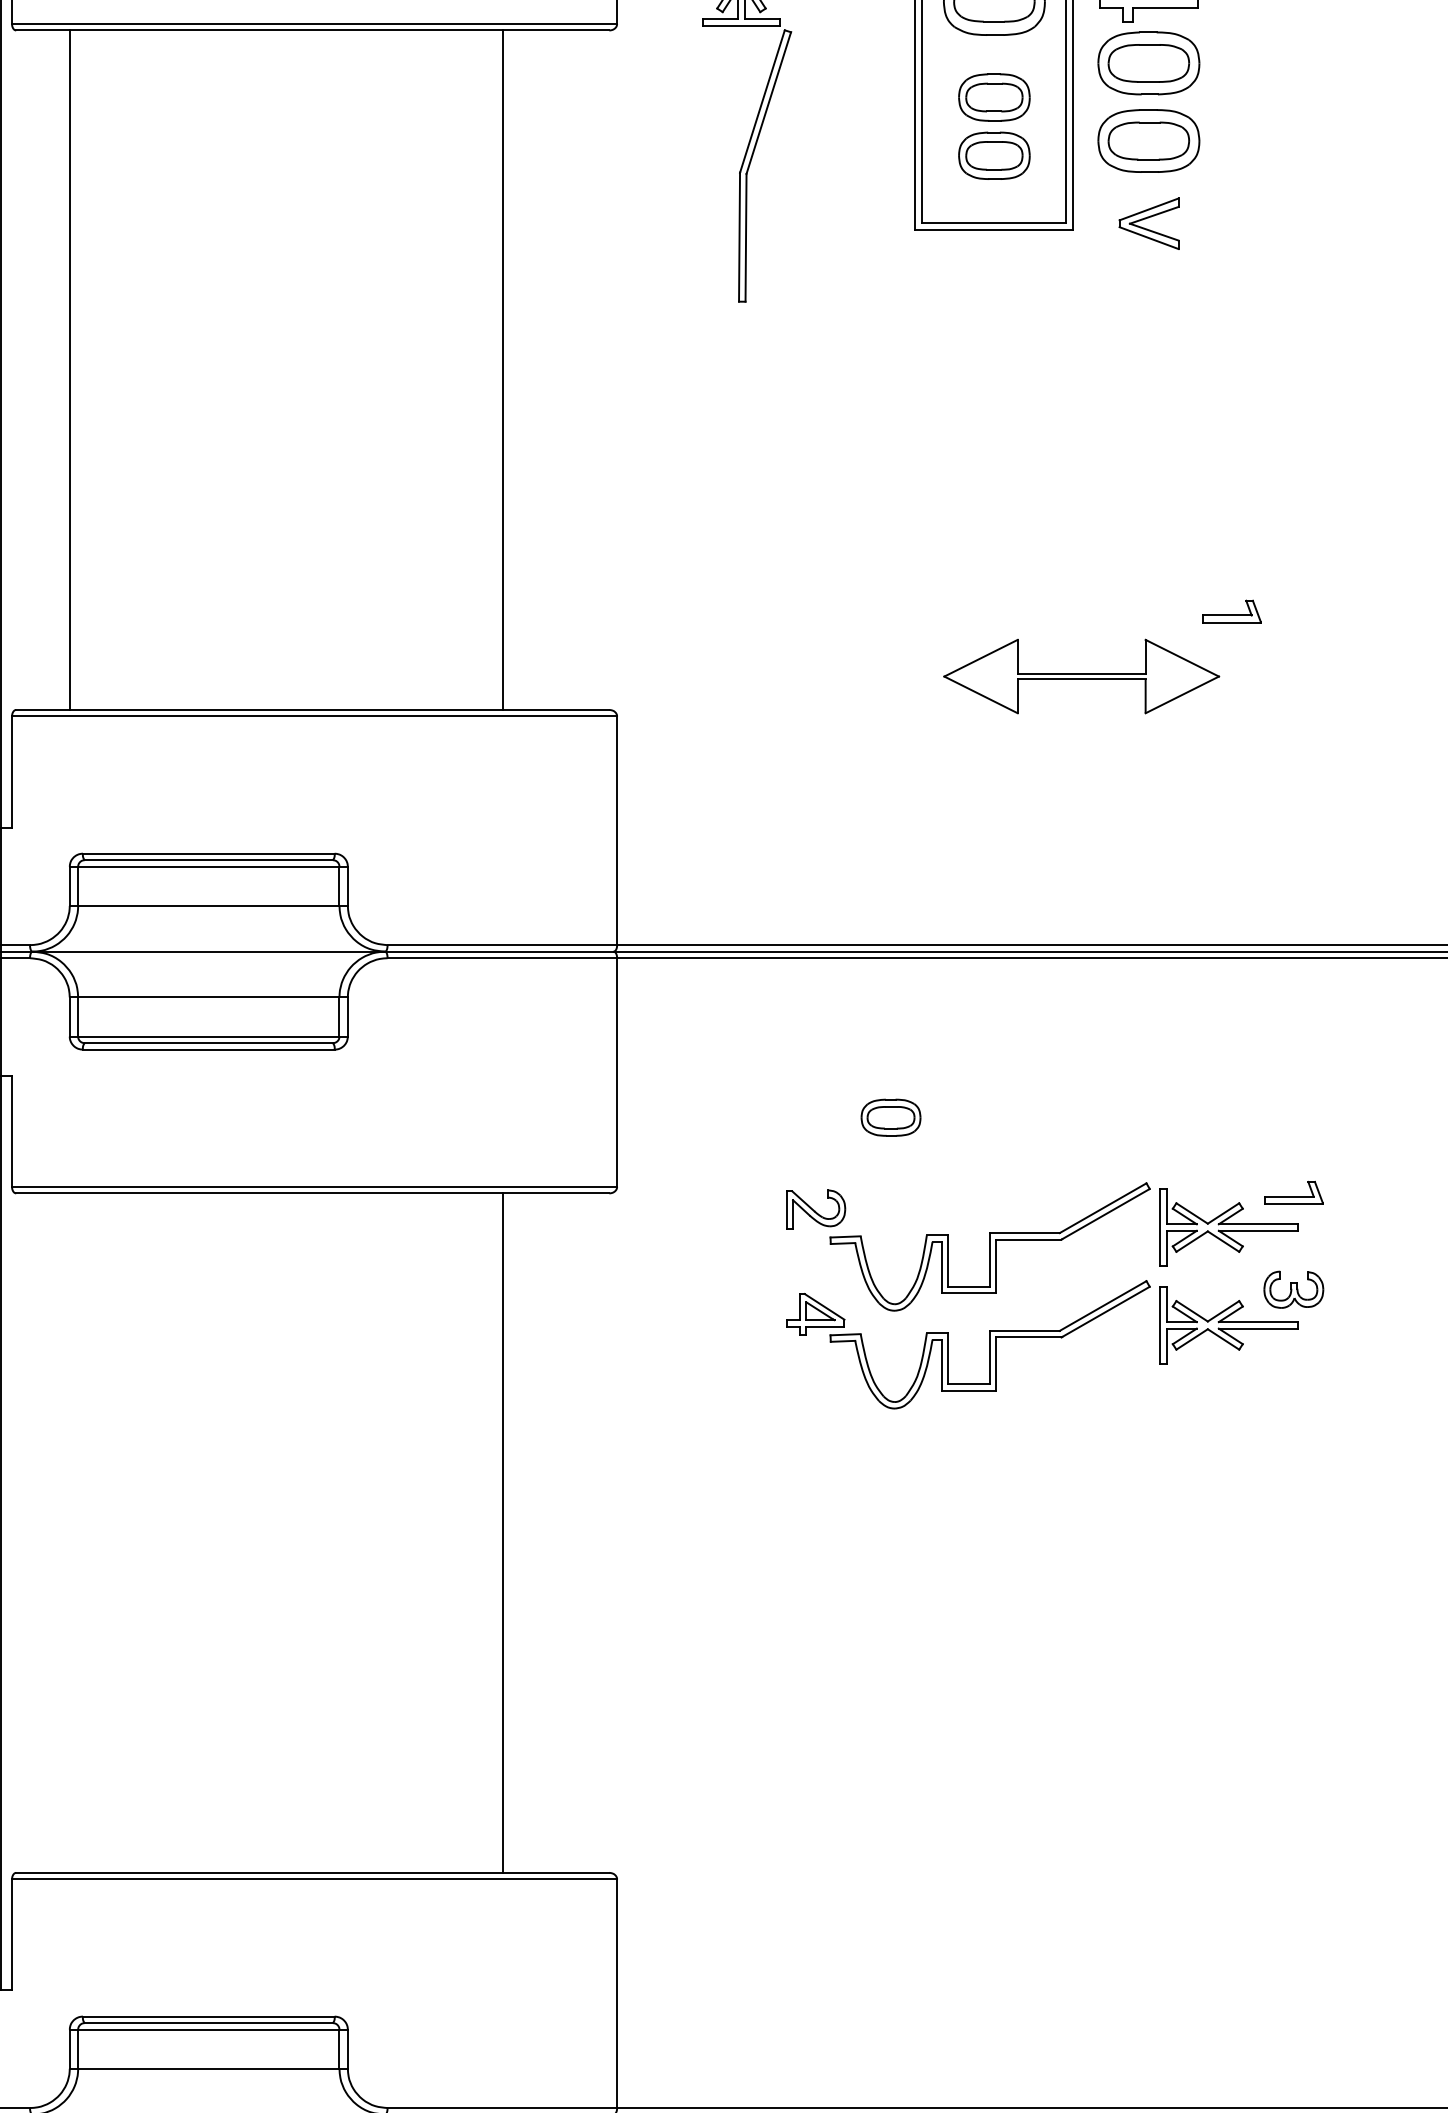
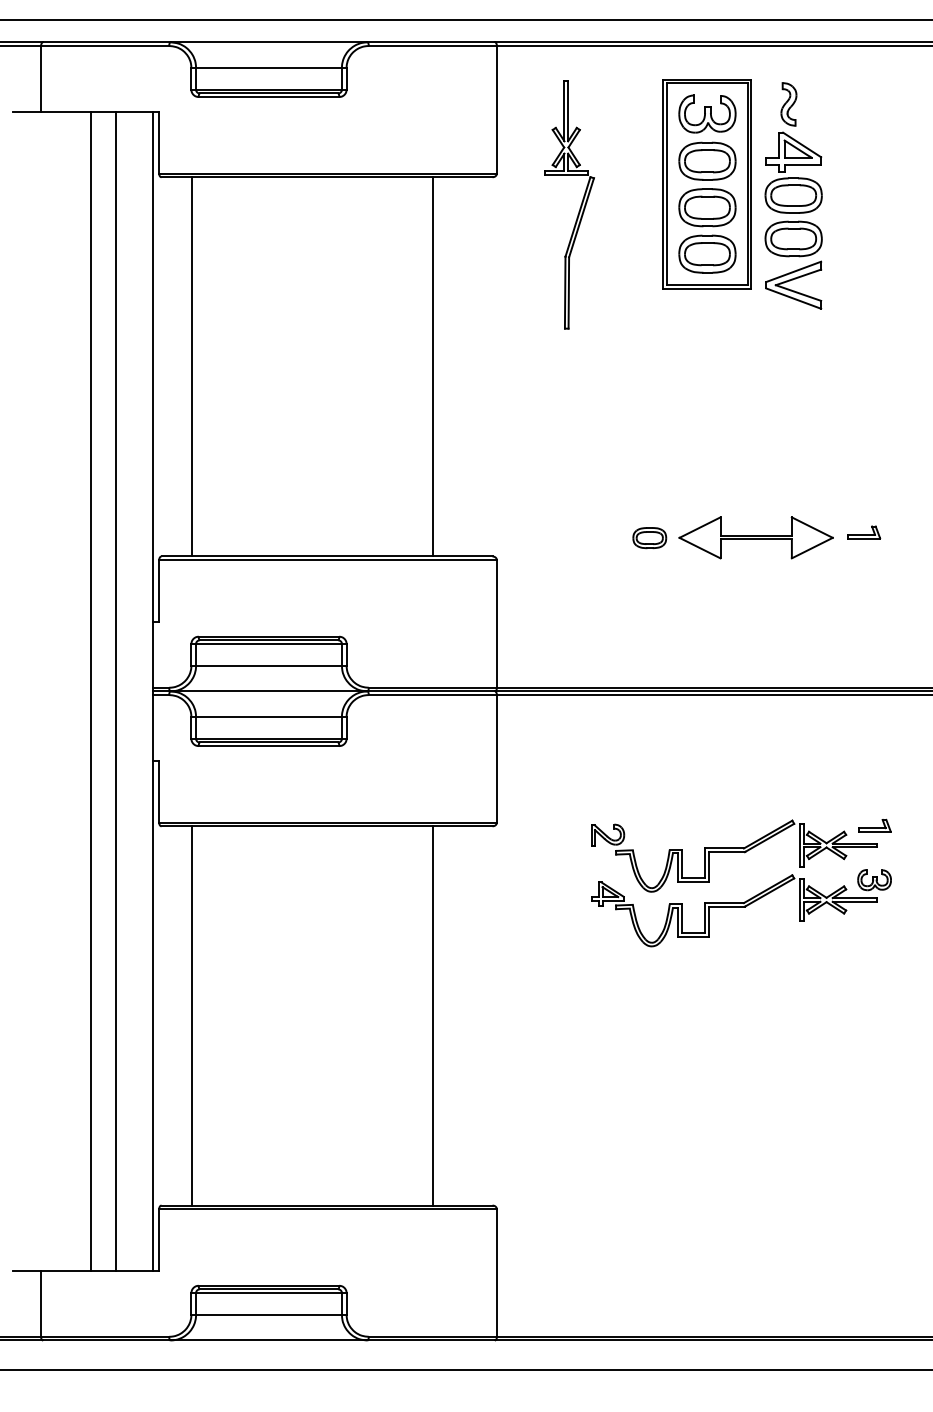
part: (994, 125) -> (707, 230), size x1.43
part: (1148, 222) -> (793, 284), size x1.67
part: (1232, 611) -> (864, 532), moved
part: (890, 1118) -> (649, 538), moved
line: (69, 1532) -> (191, 1015), added

